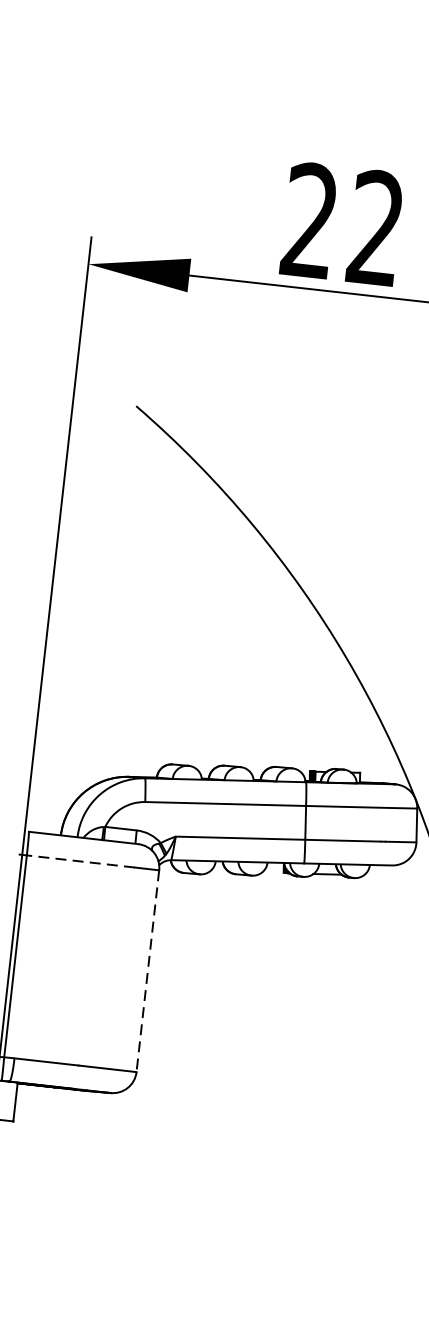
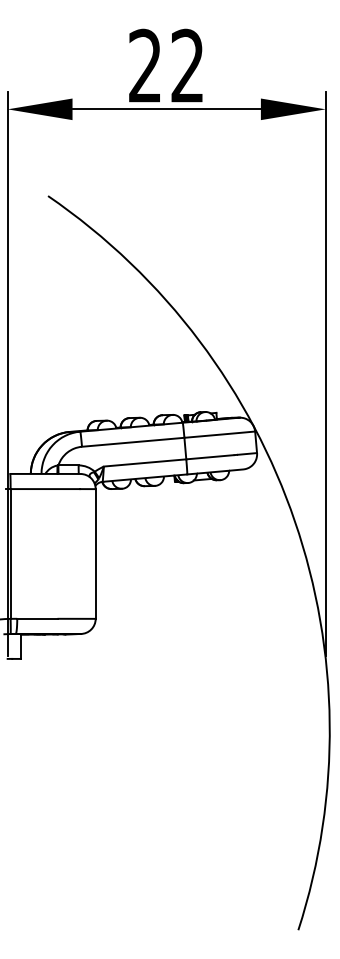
line: (81, 862) -> (45, 489), dashed -> solid
line: (147, 970) -> (95, 553), dashed -> solid

